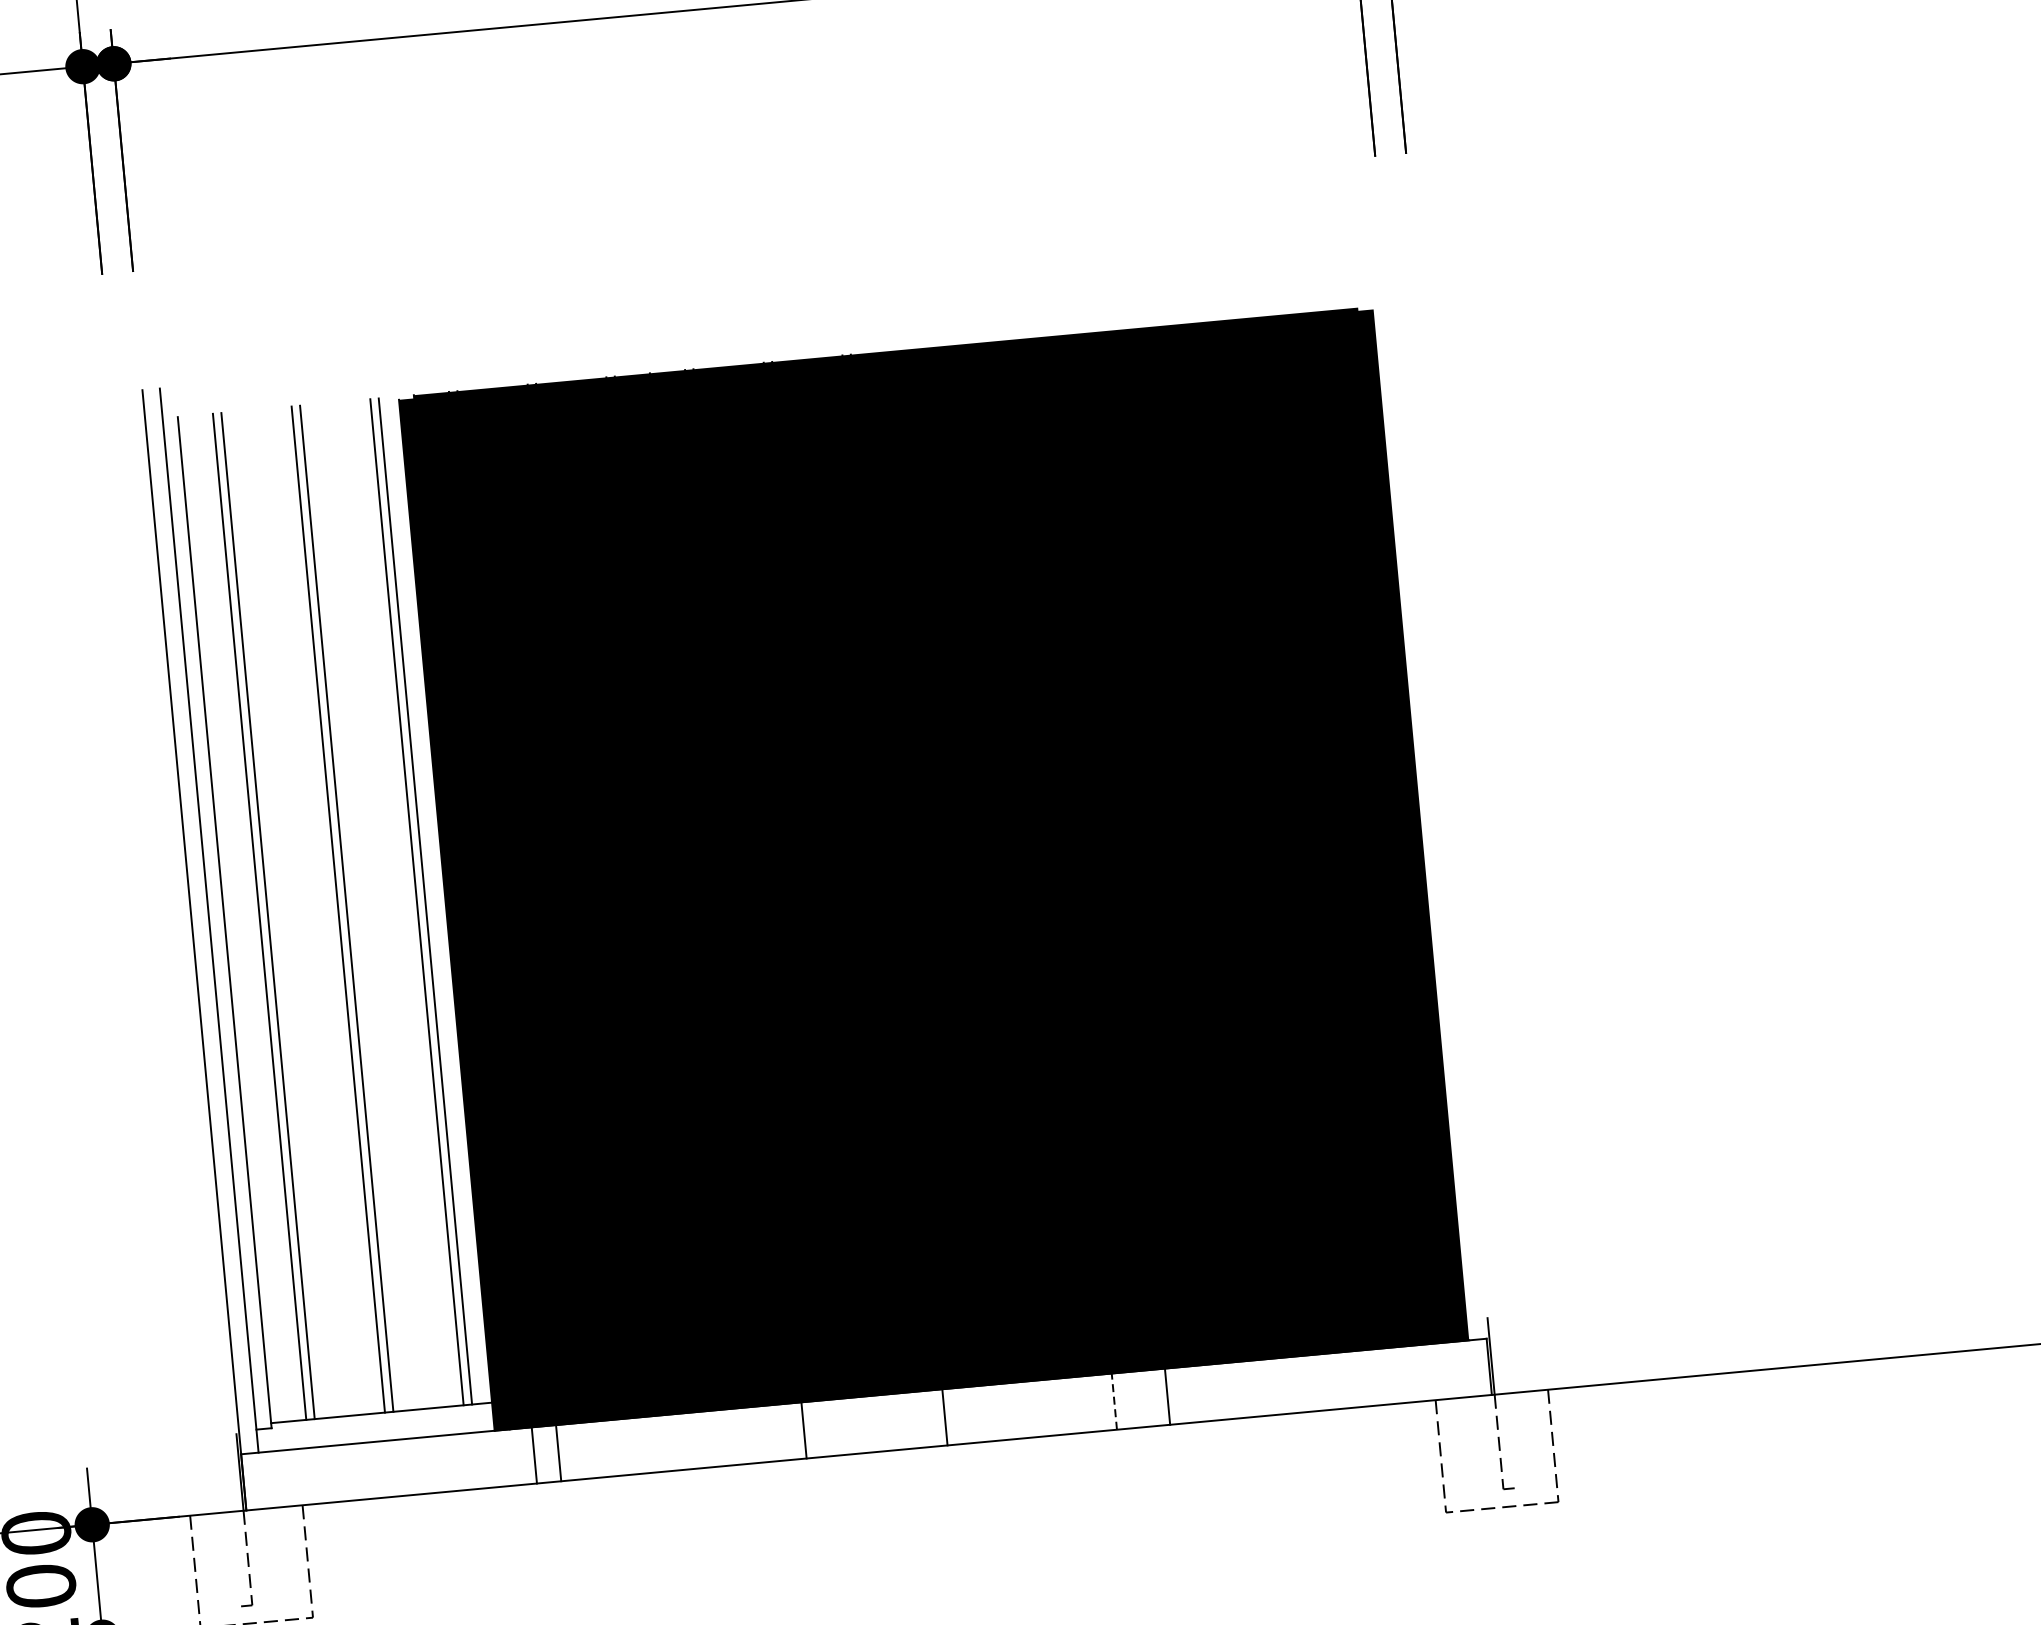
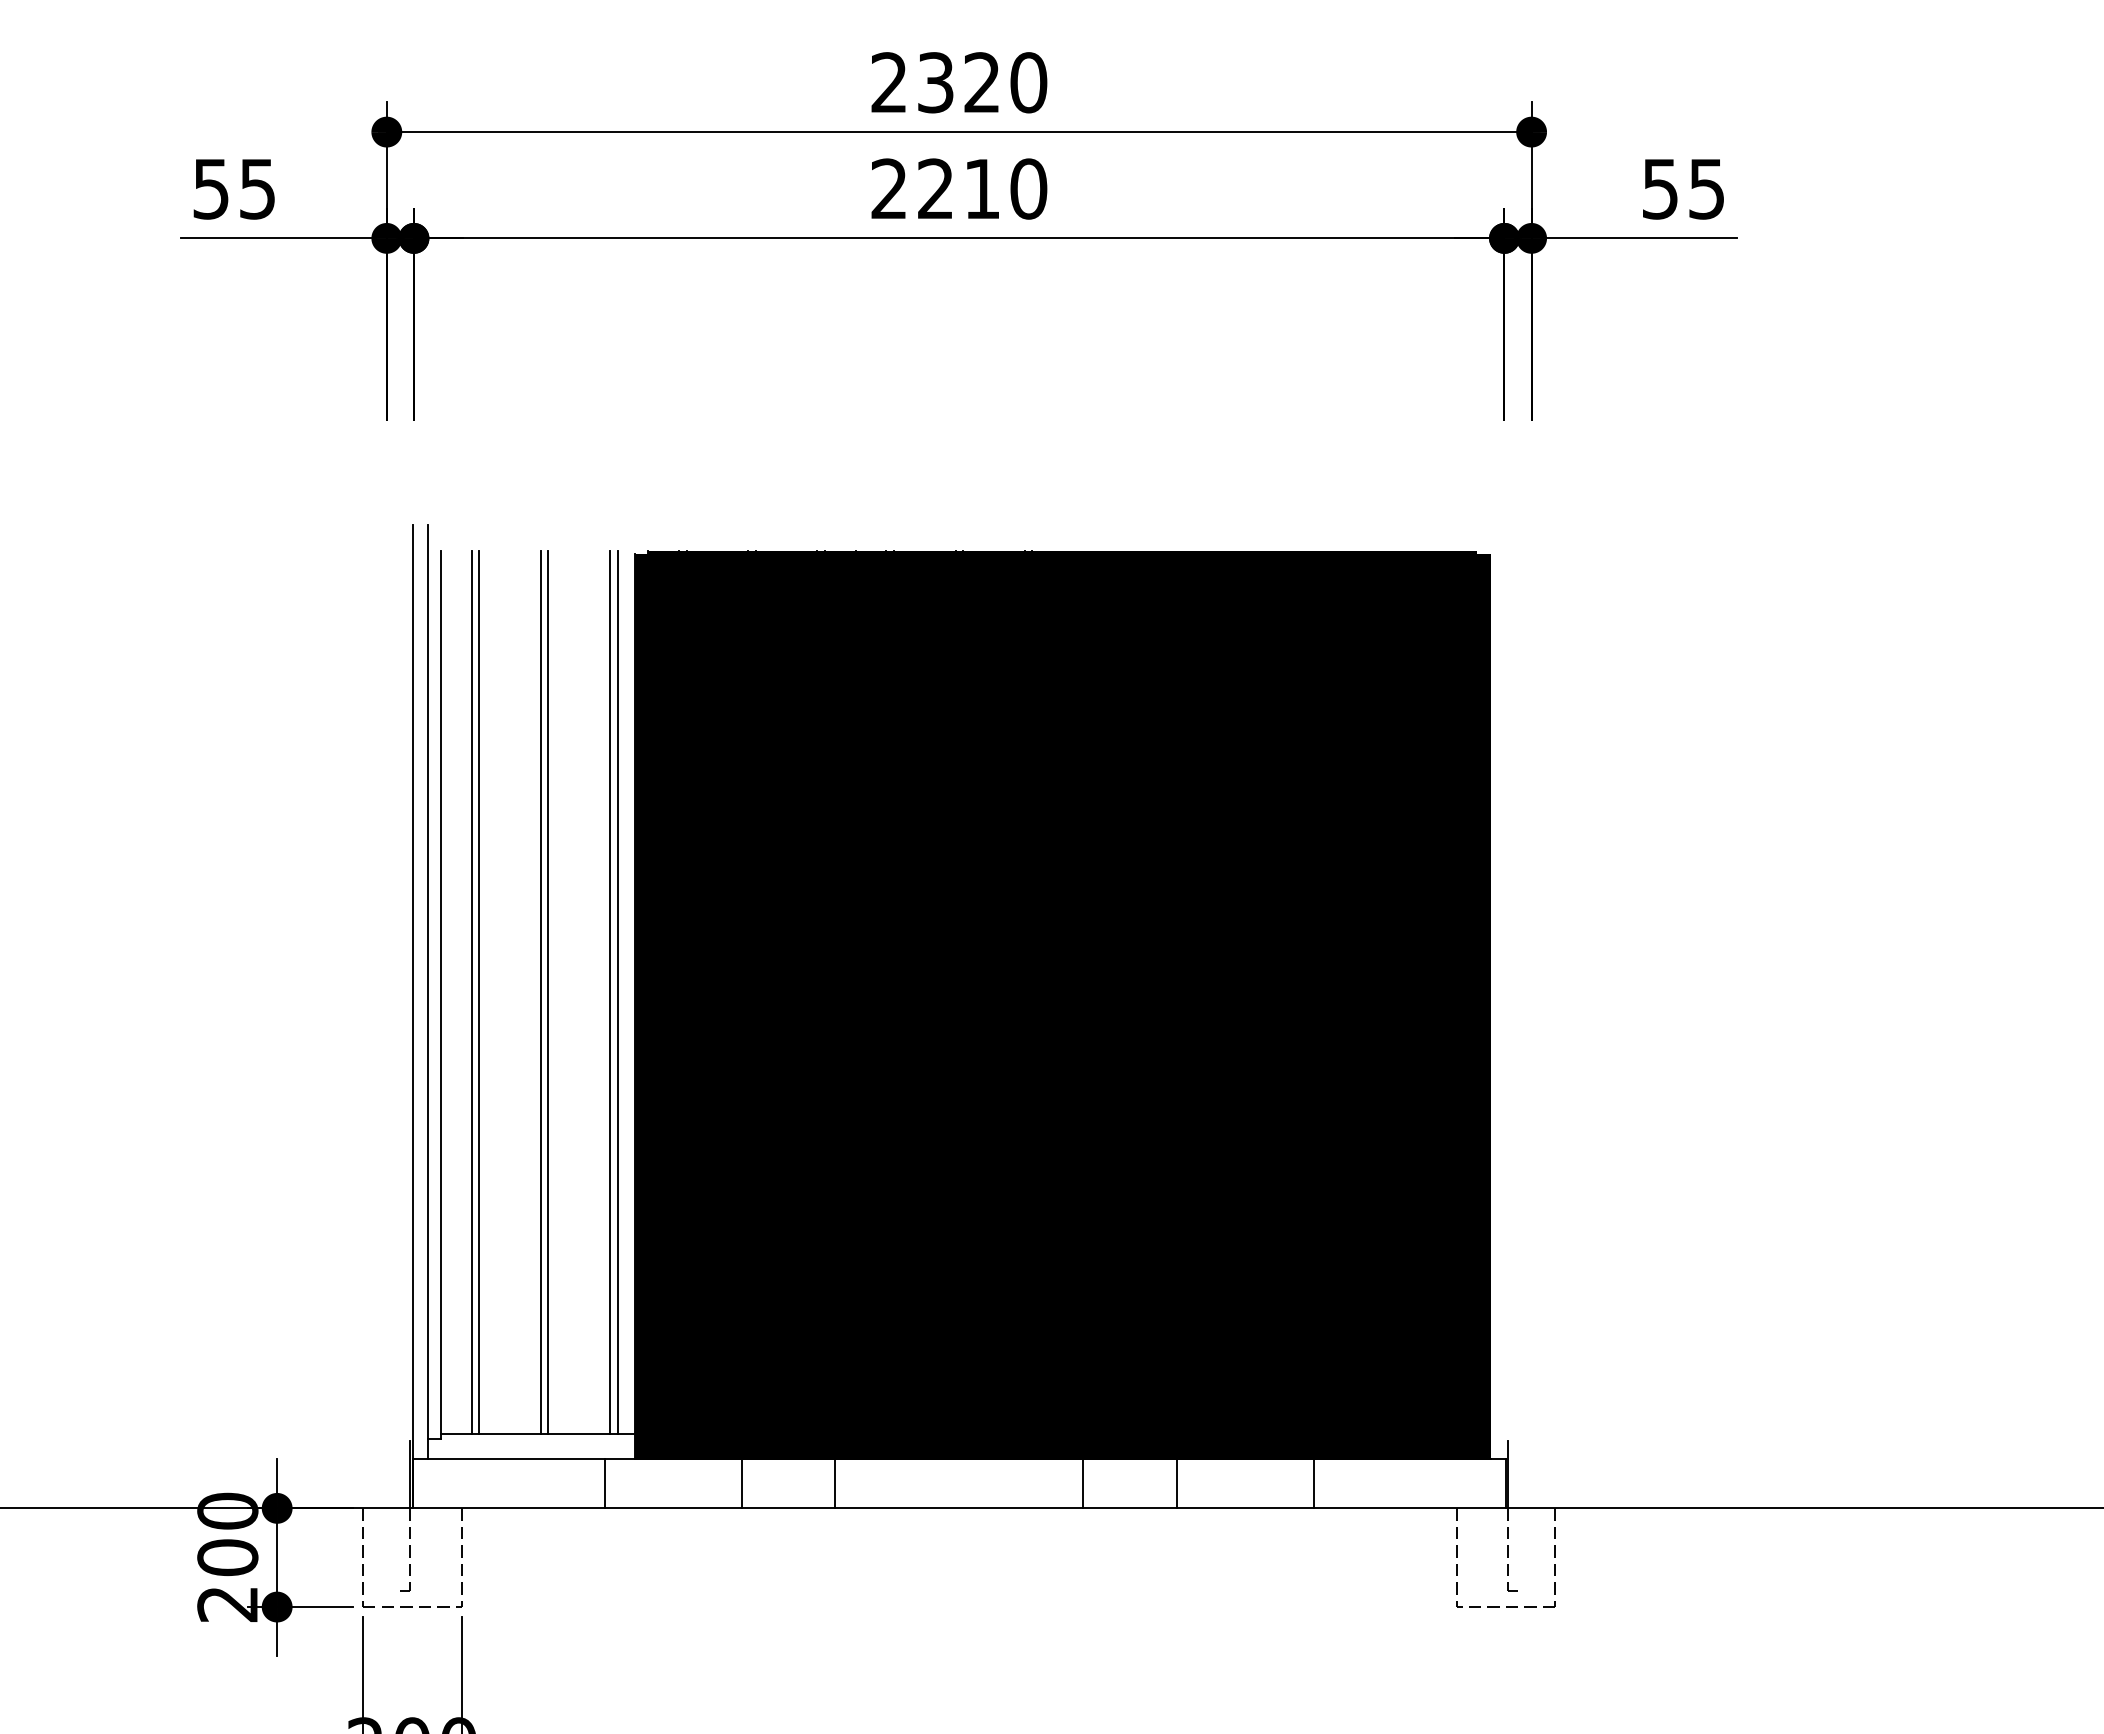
line: (1167, 1396) -> (1313, 1483), moved
line: (1113, 1401) -> (1176, 1483), dashed -> solid
line: (945, 1417) -> (1083, 1483), moved
line: (804, 1430) -> (835, 1483), moved
line: (558, 1452) -> (604, 1483), moved
line: (534, 1455) -> (741, 1483), moved

